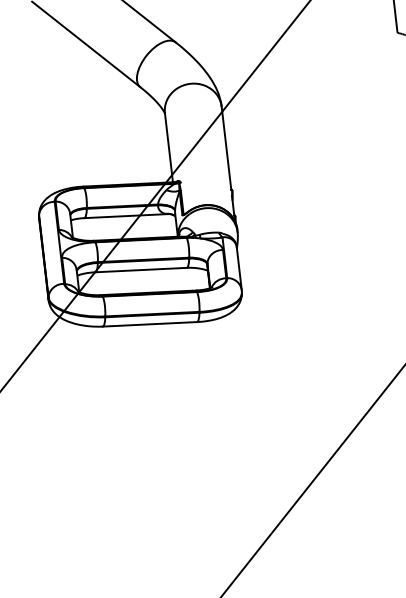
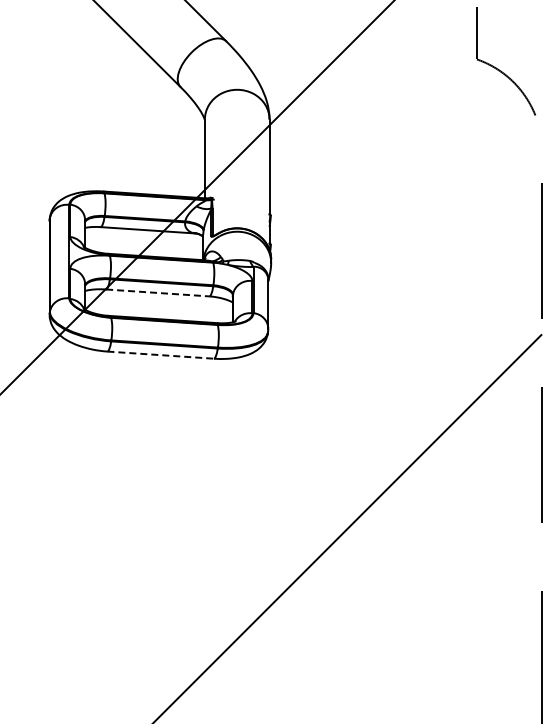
line: (140, 269) -> (157, 292), solid -> dashed
line: (150, 324) -> (161, 355), solid -> dashed

